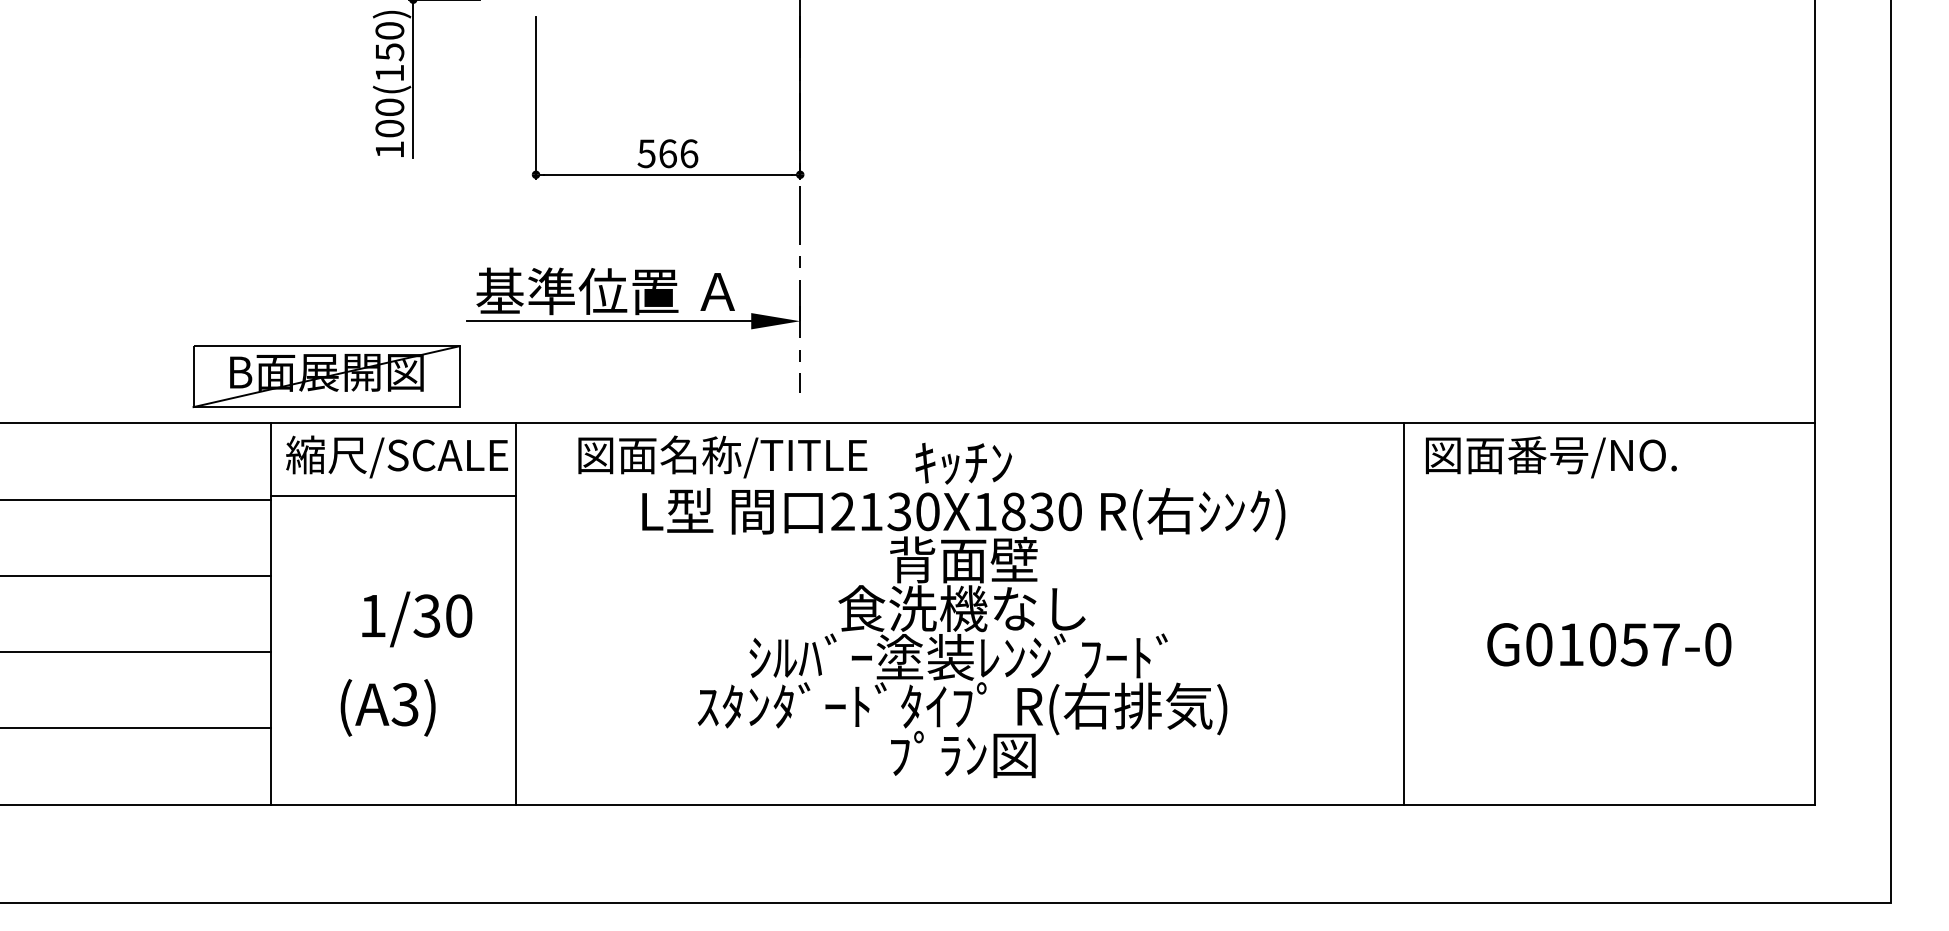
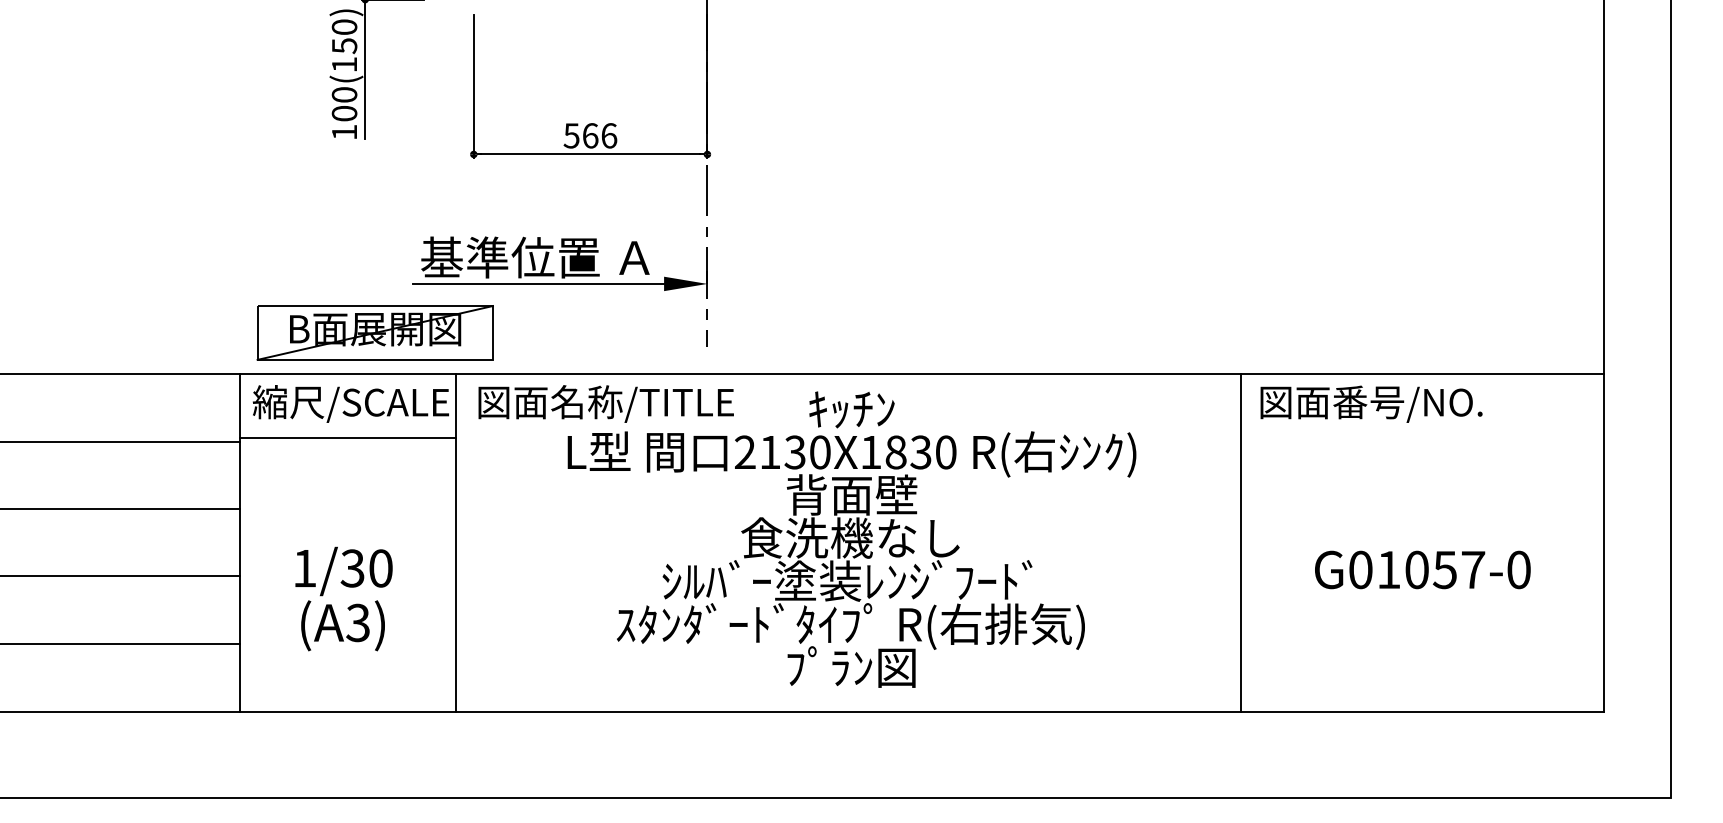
part: (326, 376) -> (375, 332), moved
text: (722, 456) -> (605, 403), moved
text: (417, 619) -> (344, 571), moved

